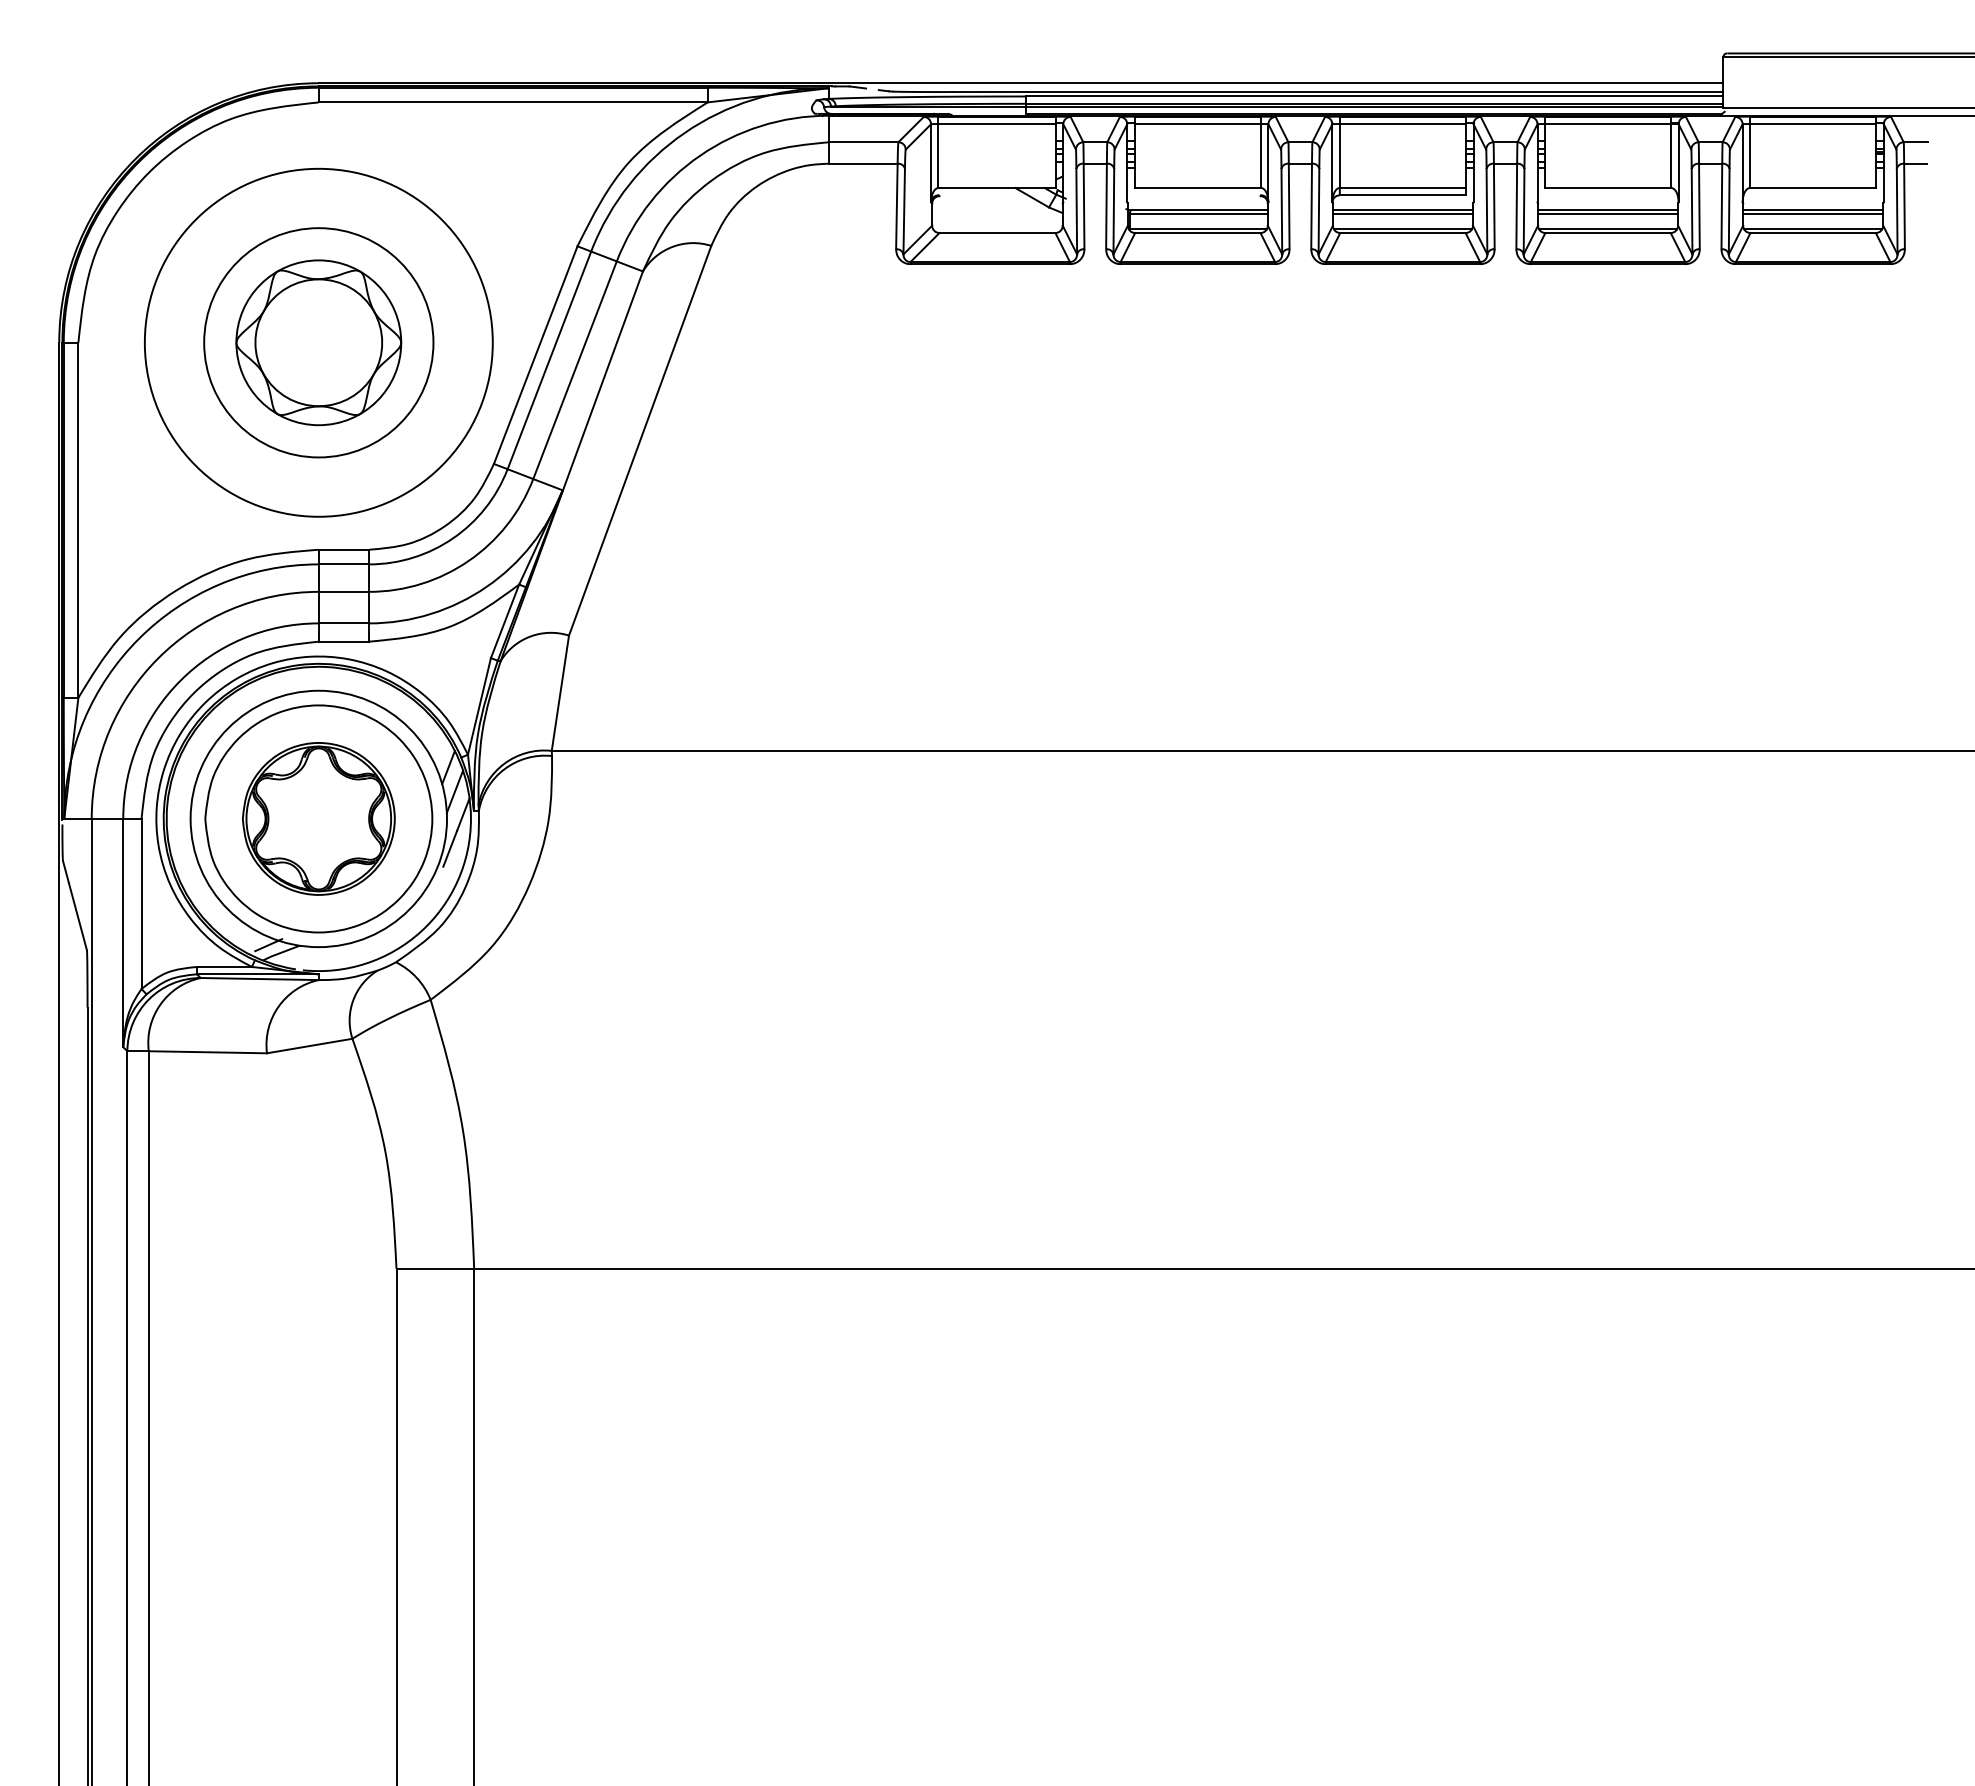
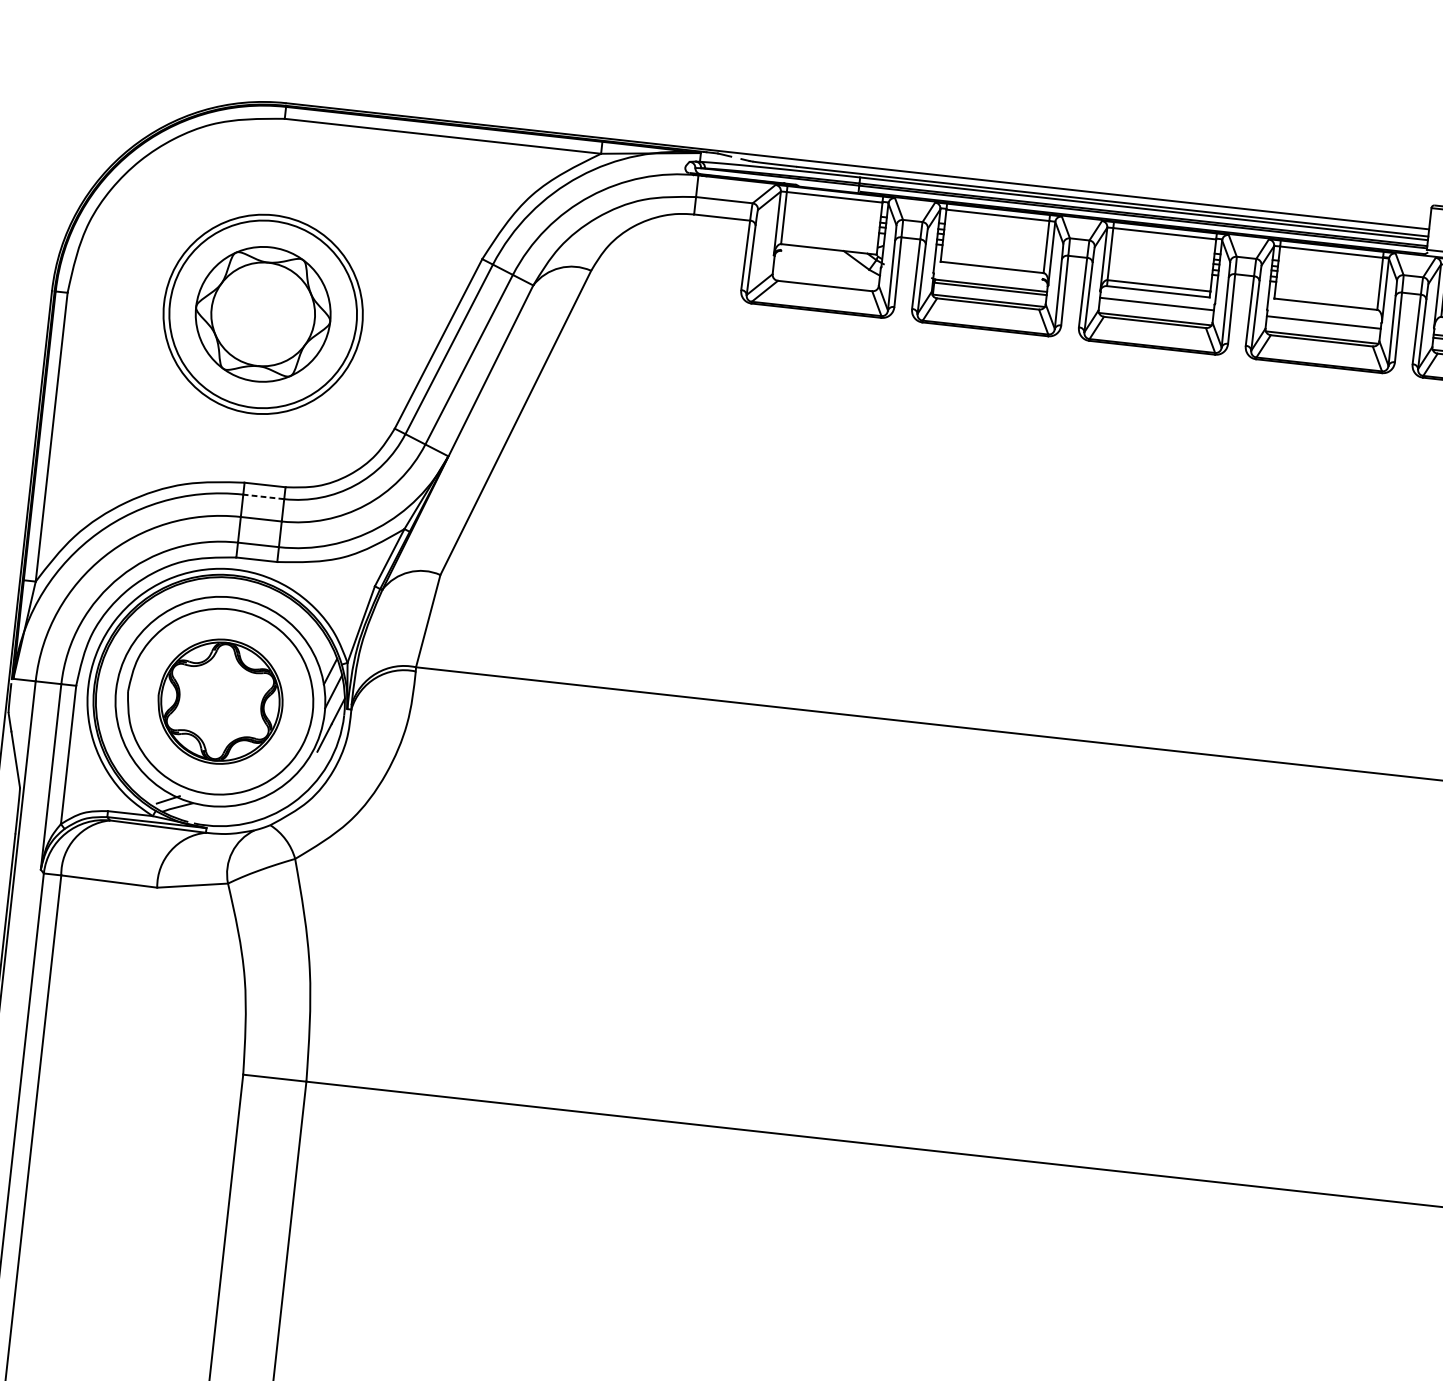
line: (1402, 214) -> (1156, 307), removed
line: (1608, 214) -> (1323, 325), removed
circle: (318, 342) -> (262, 314), size x0.7
line: (343, 564) -> (263, 496), solid -> dashed

